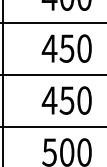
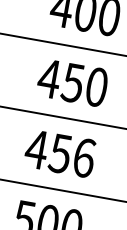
text: (84, 100) -> (84, 157), 450 -> 456

